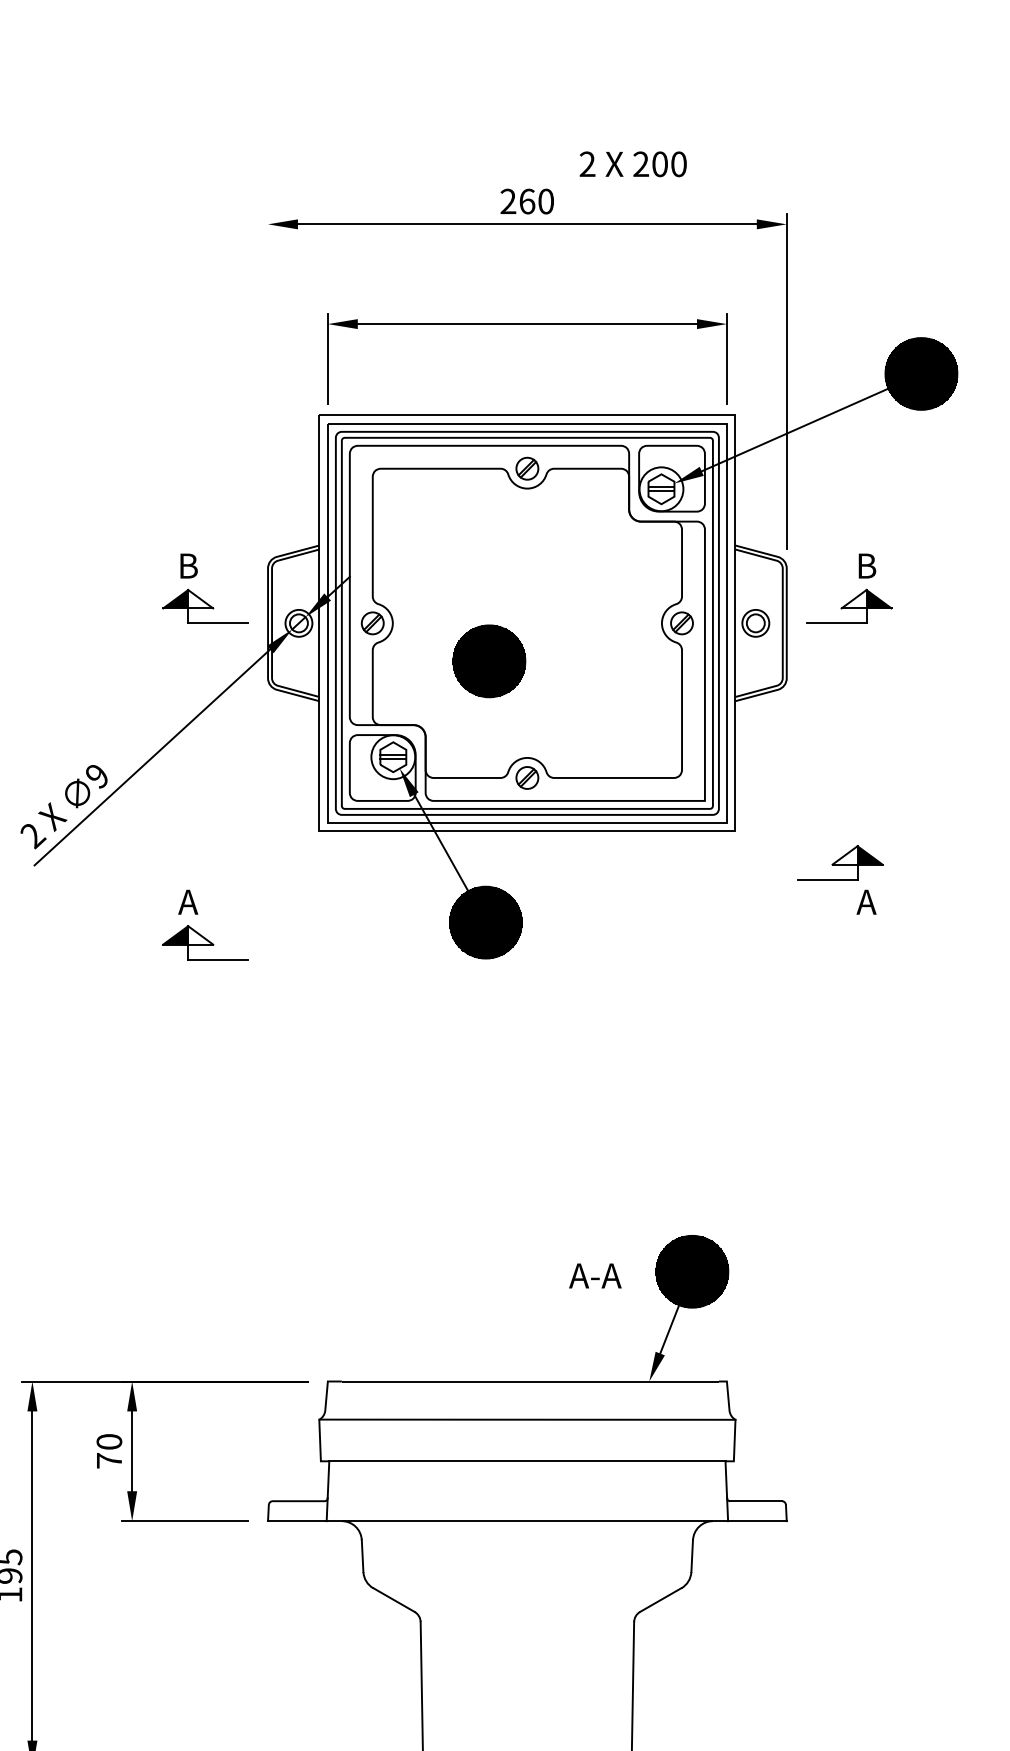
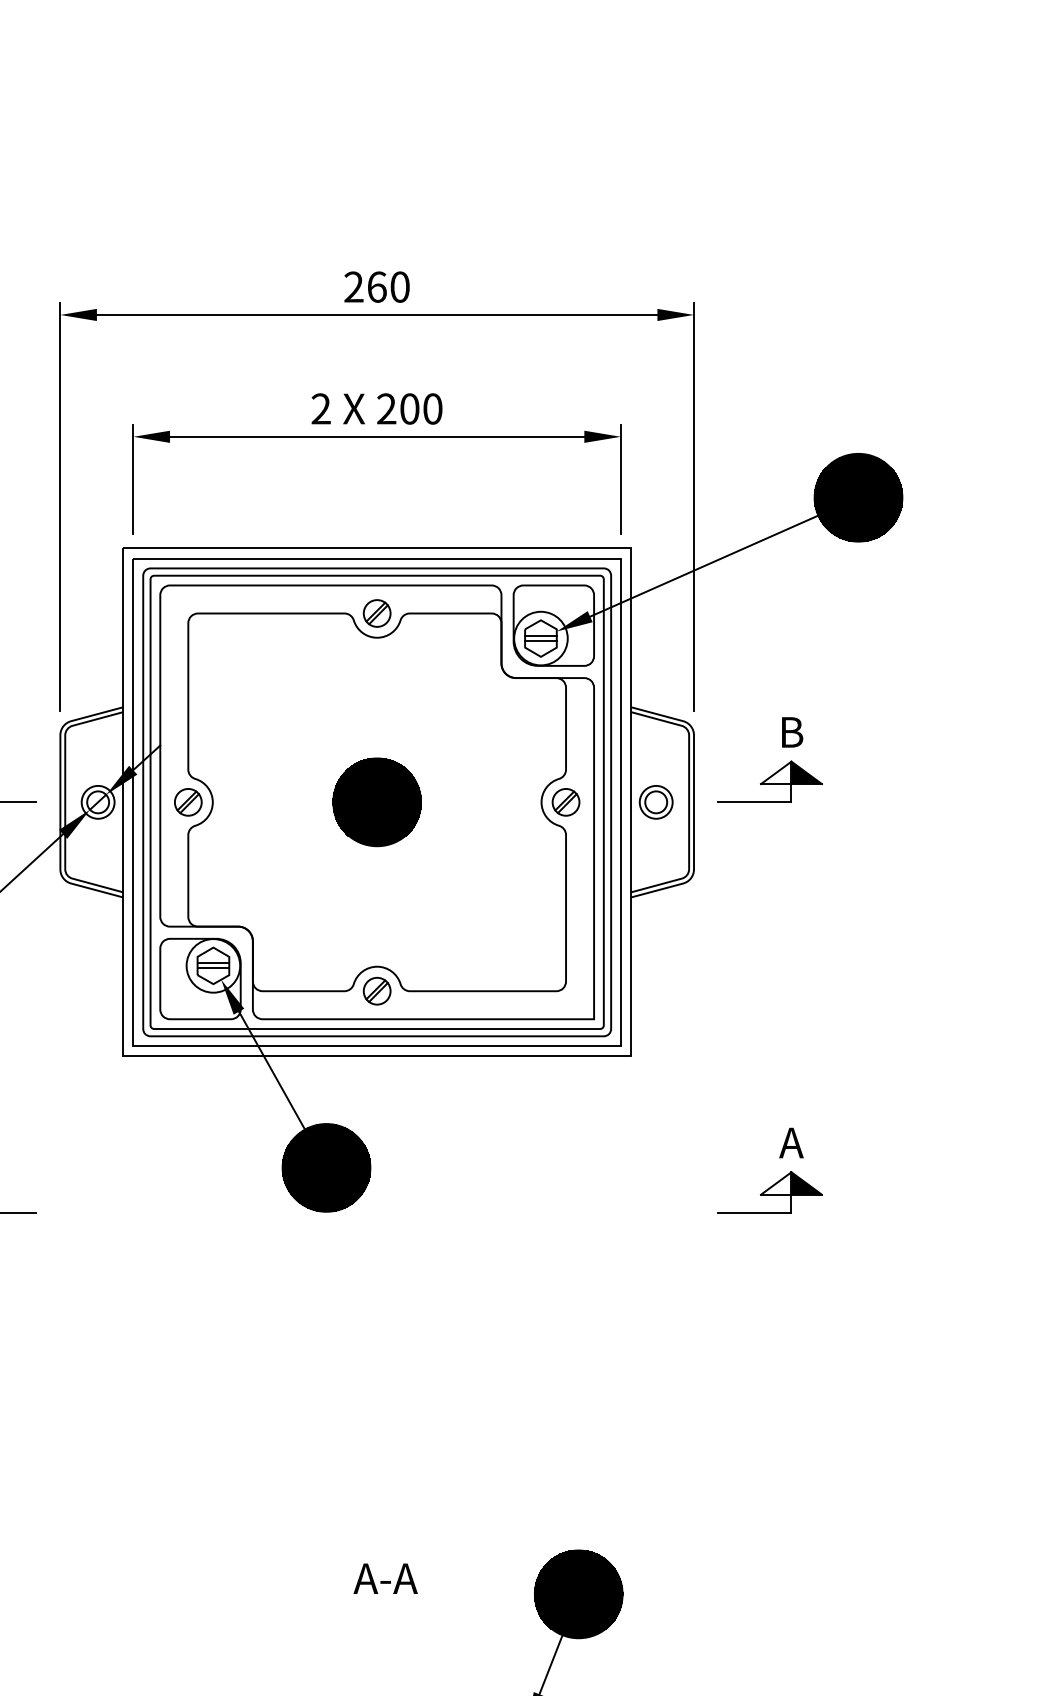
text: (632, 164) -> (376, 409), moved
line: (268, 381) -> (60, 506), added
part: (489, 661) -> (377, 802), moved
part: (840, 862) -> (770, 1192), moved
text: (595, 1275) -> (385, 1578), moved

